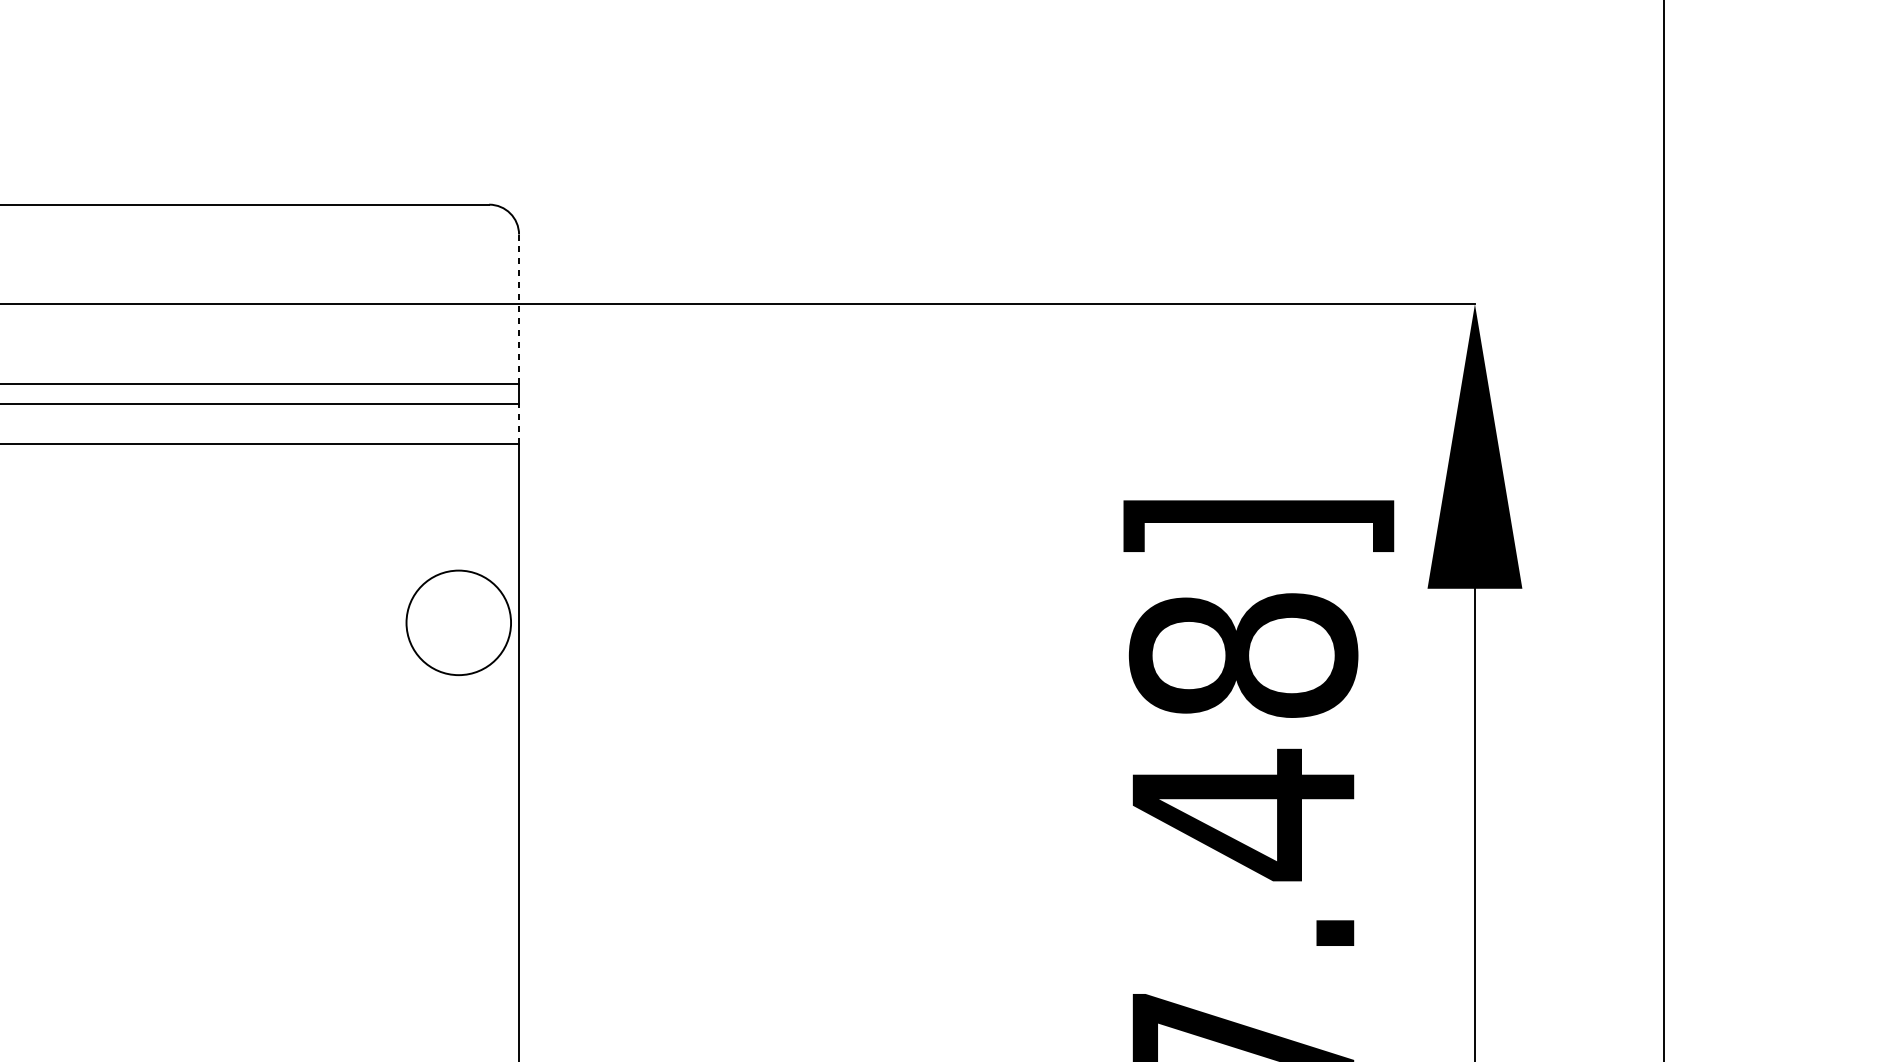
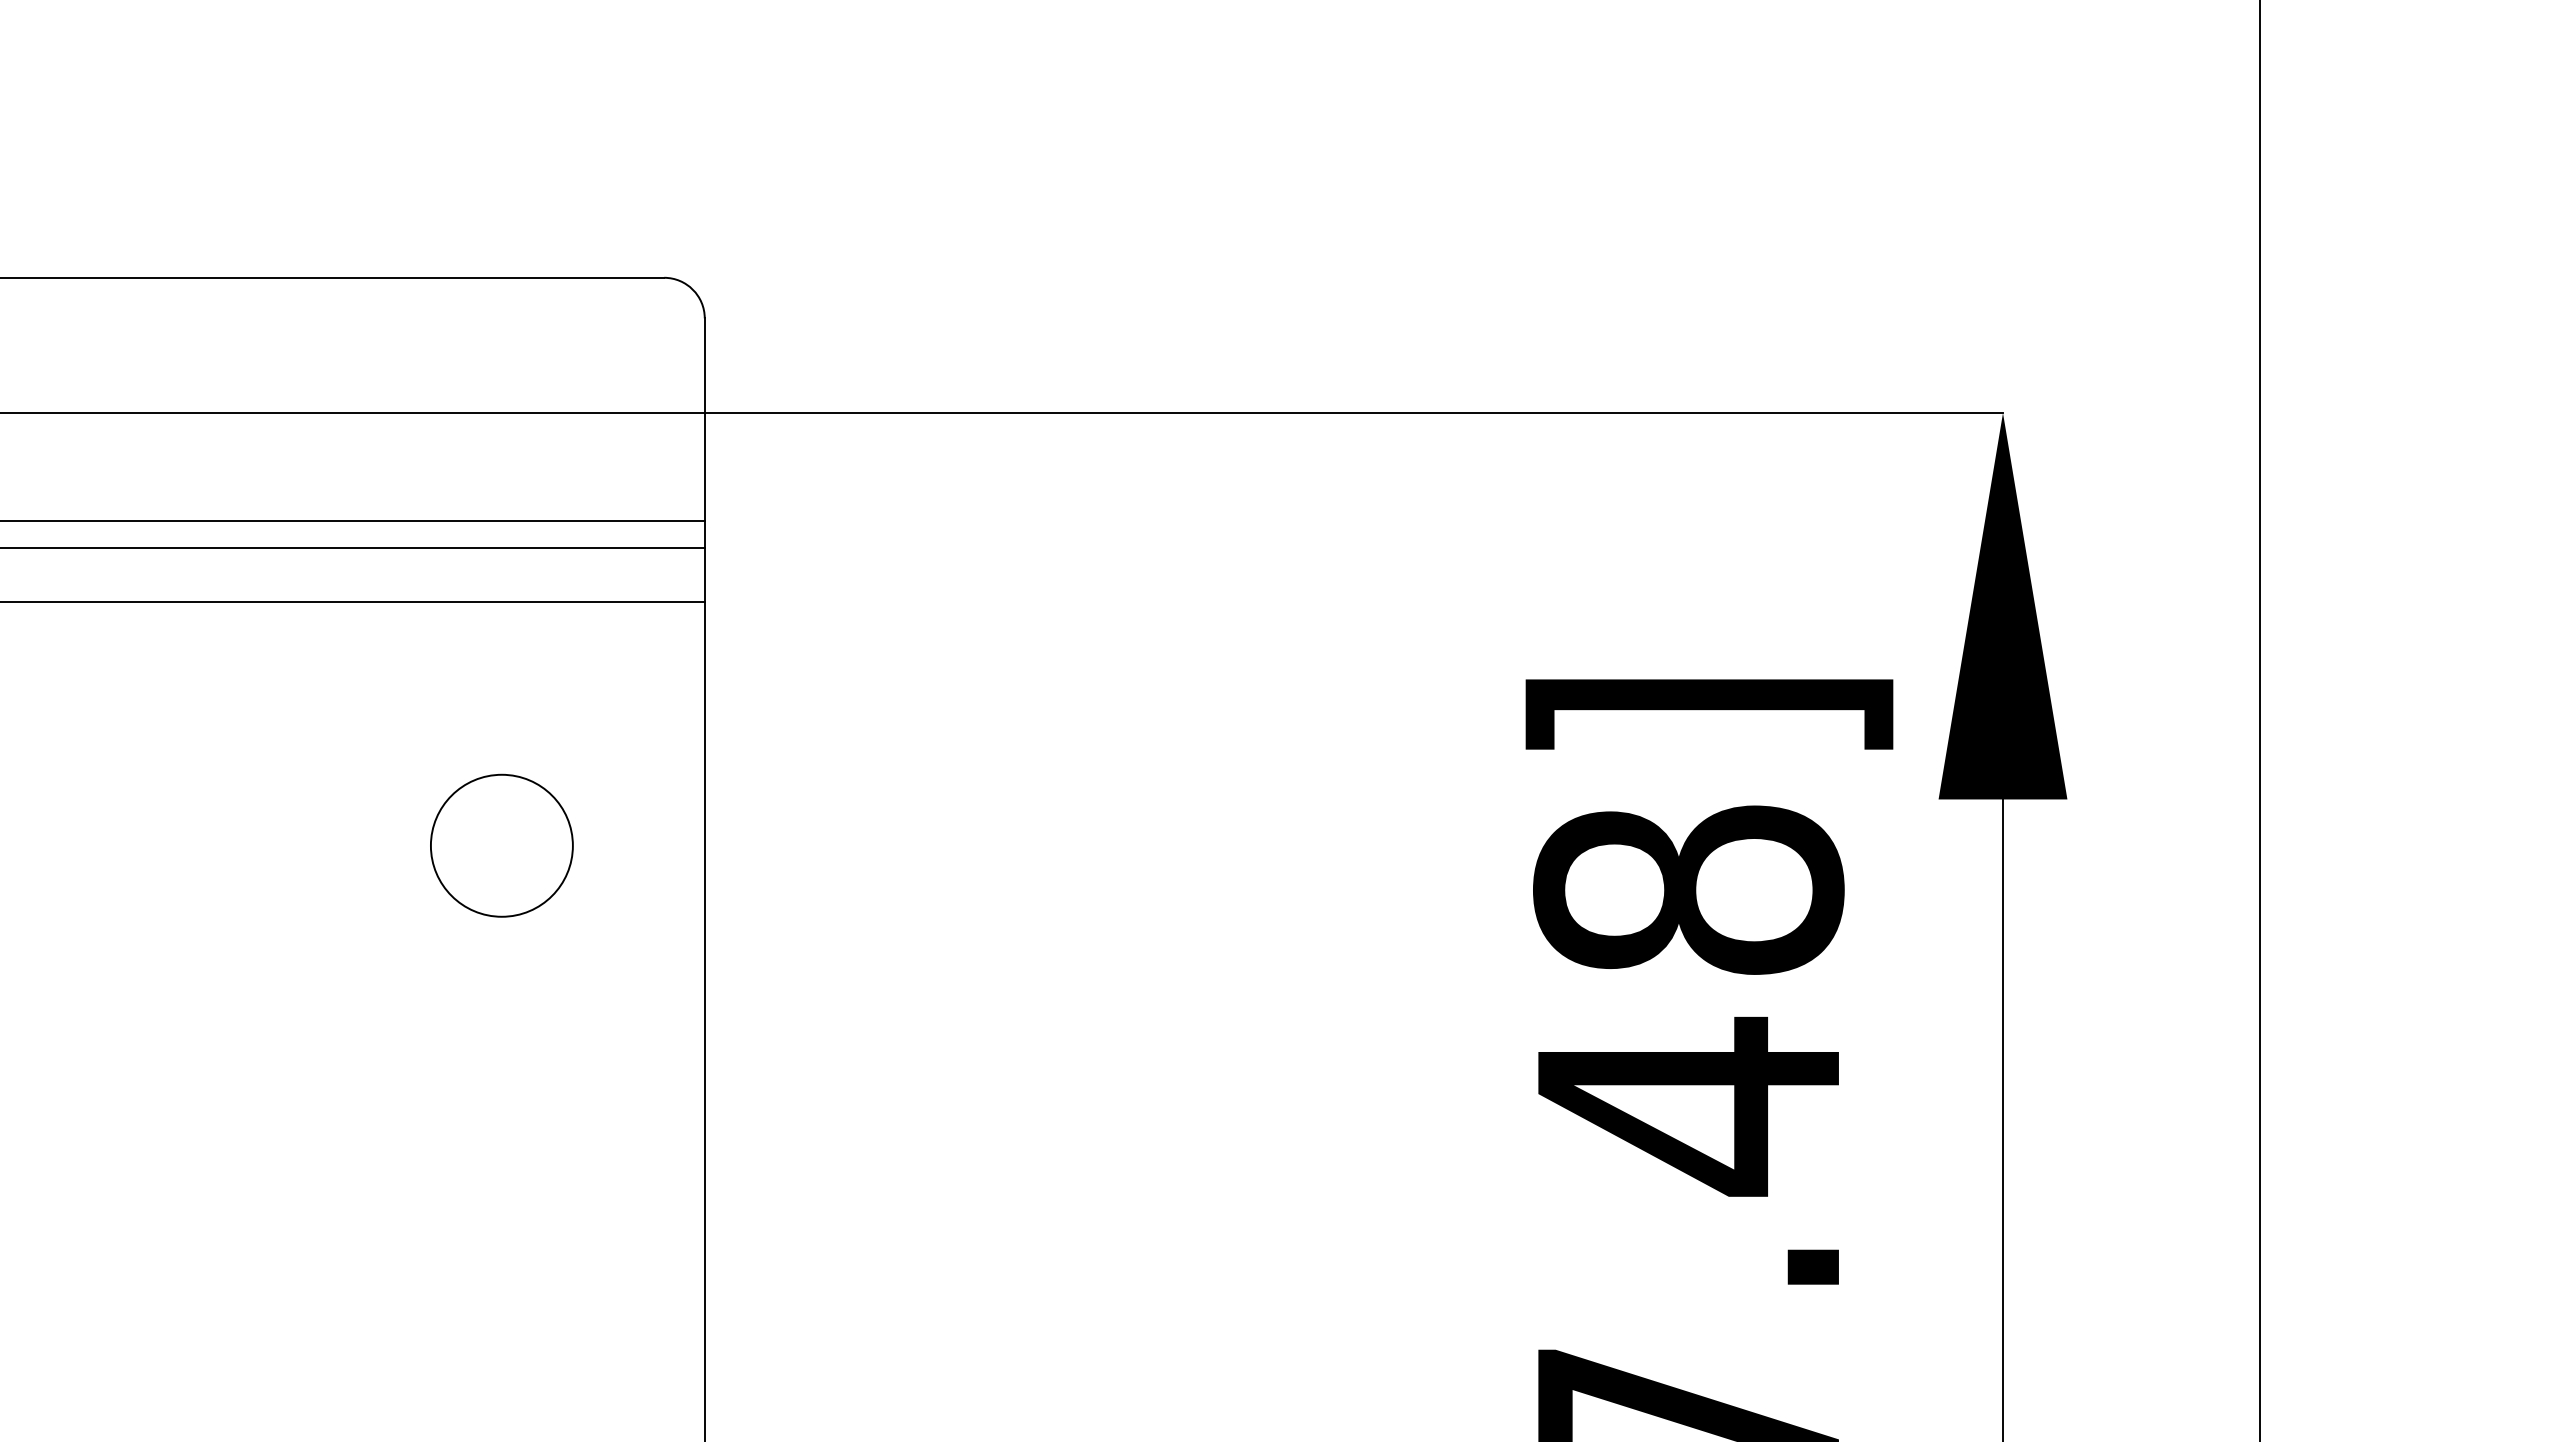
line: (518, 309) -> (704, 419), dashed -> solid
line: (518, 423) -> (704, 574), dashed -> solid
circle: (458, 622) -> (501, 845), moved

